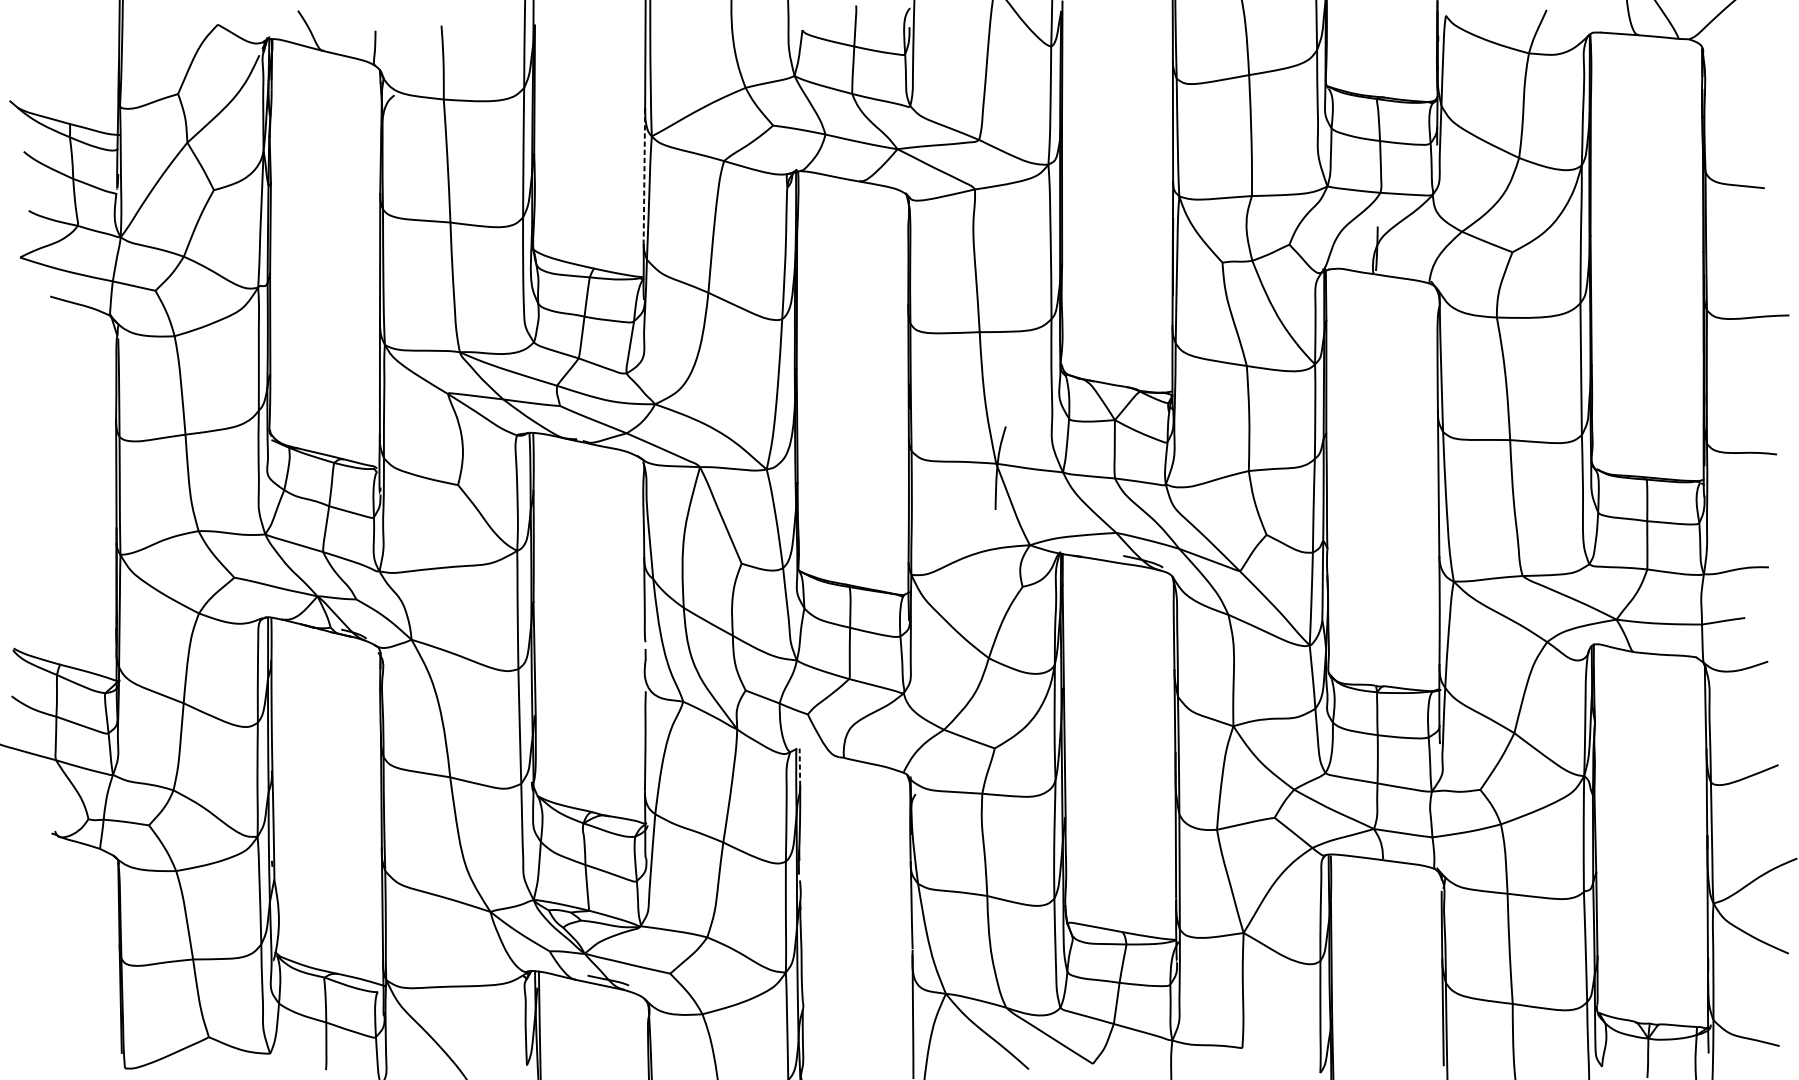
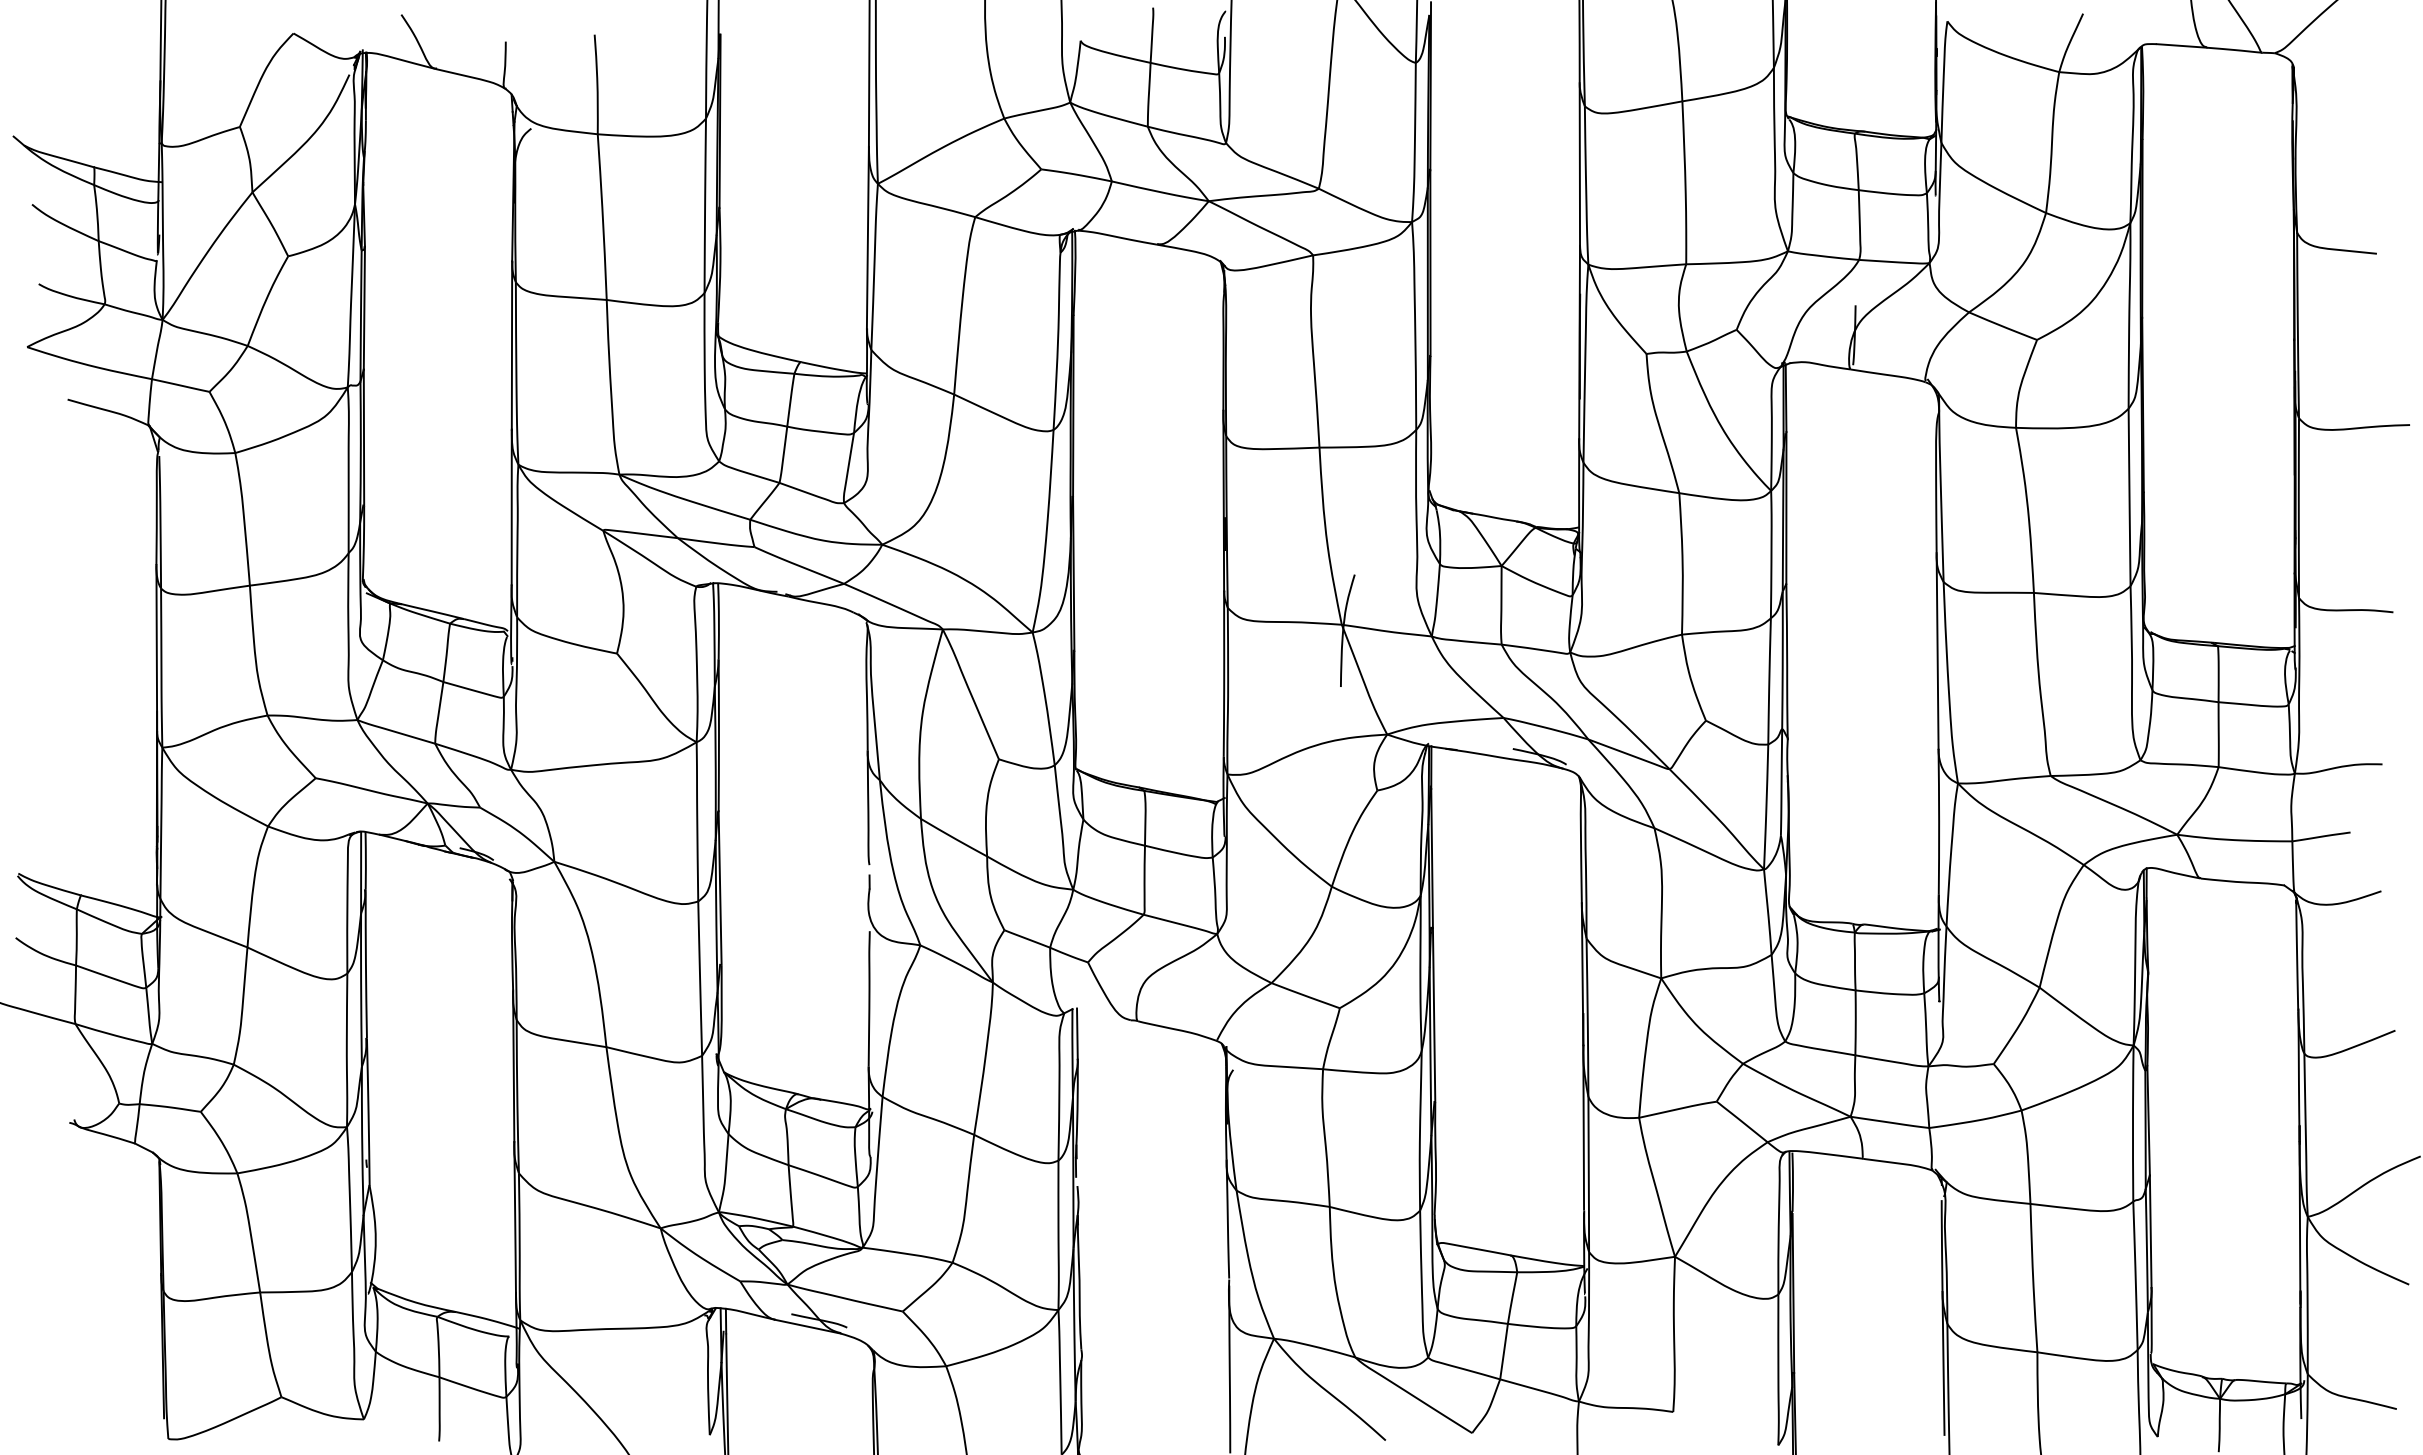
line: (644, 176) -> (867, 237), dashed -> solid
line: (800, 767) -> (1077, 1033), dashed -> solid

